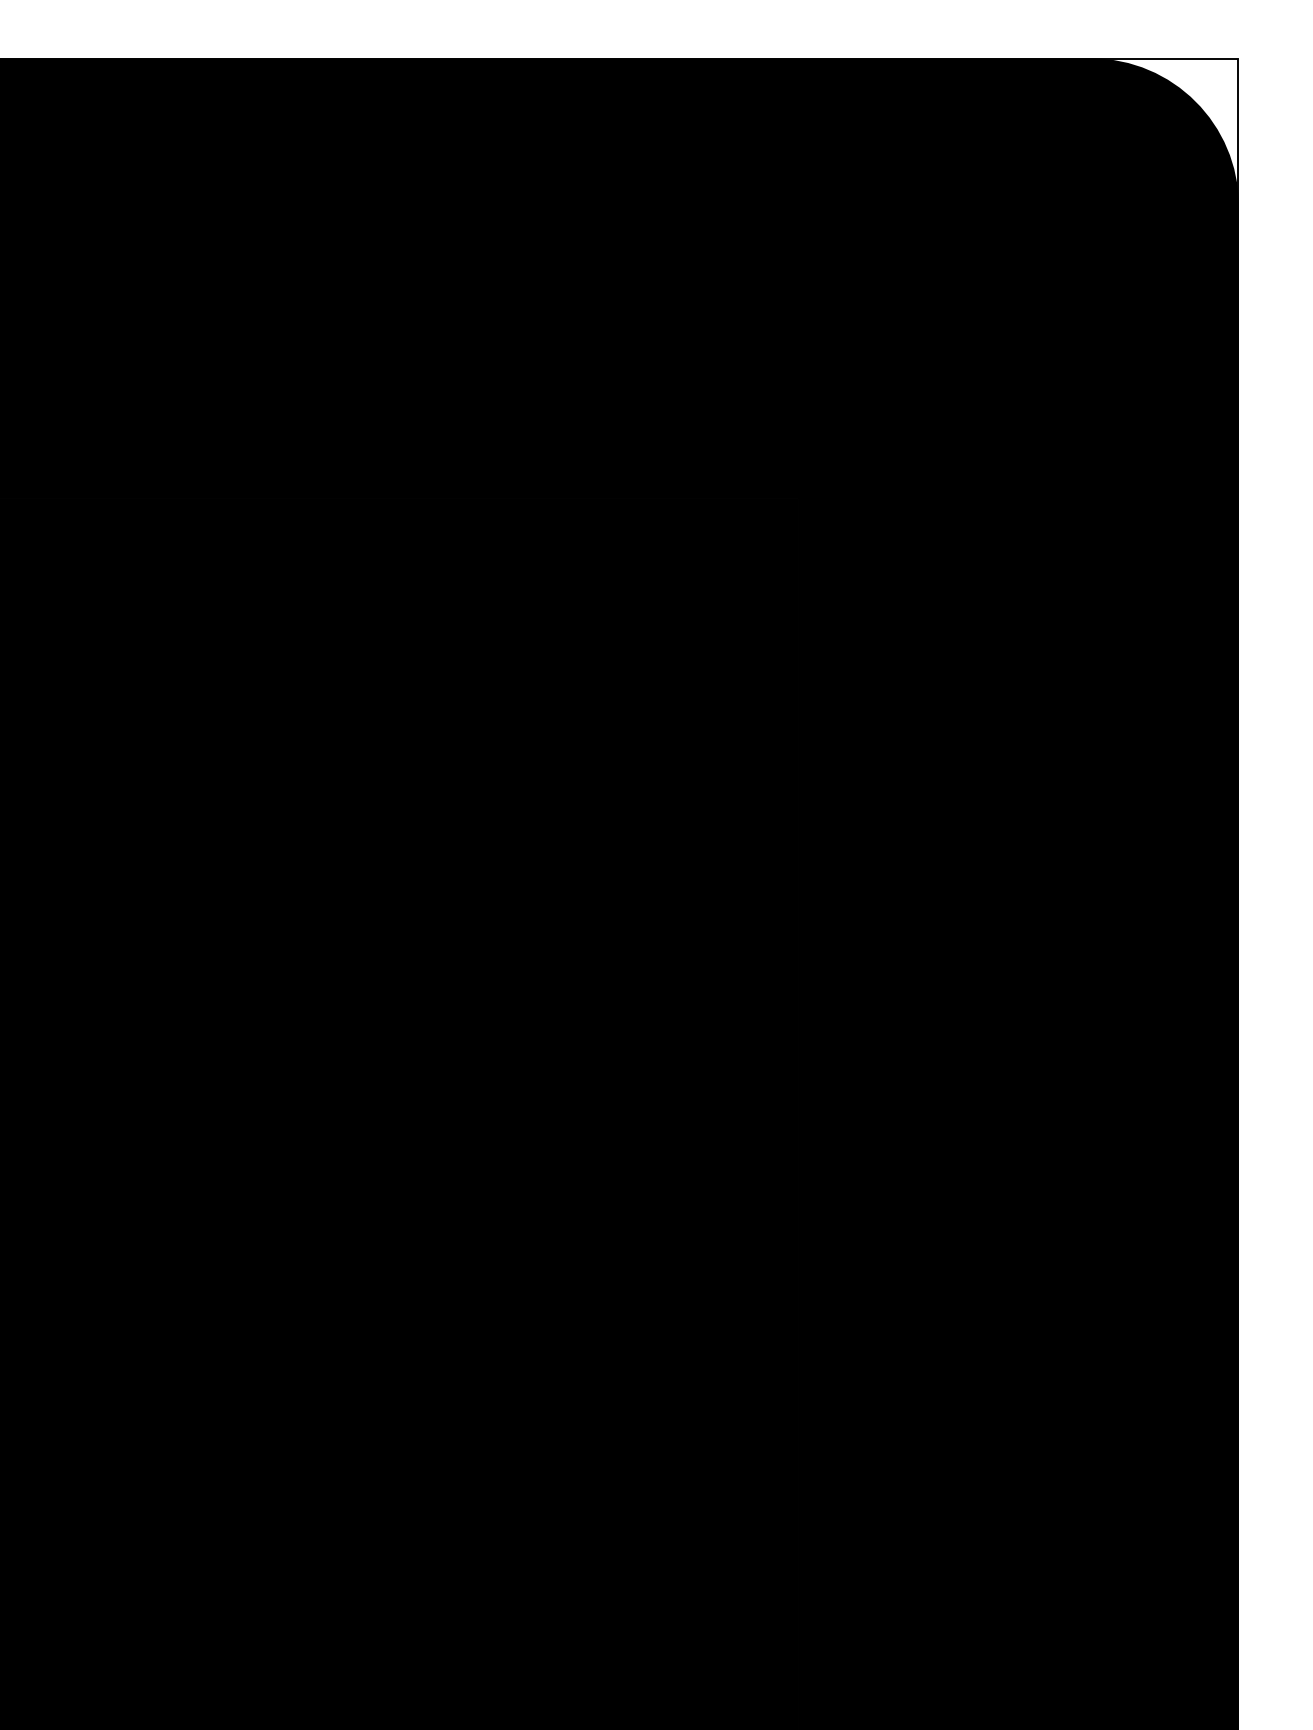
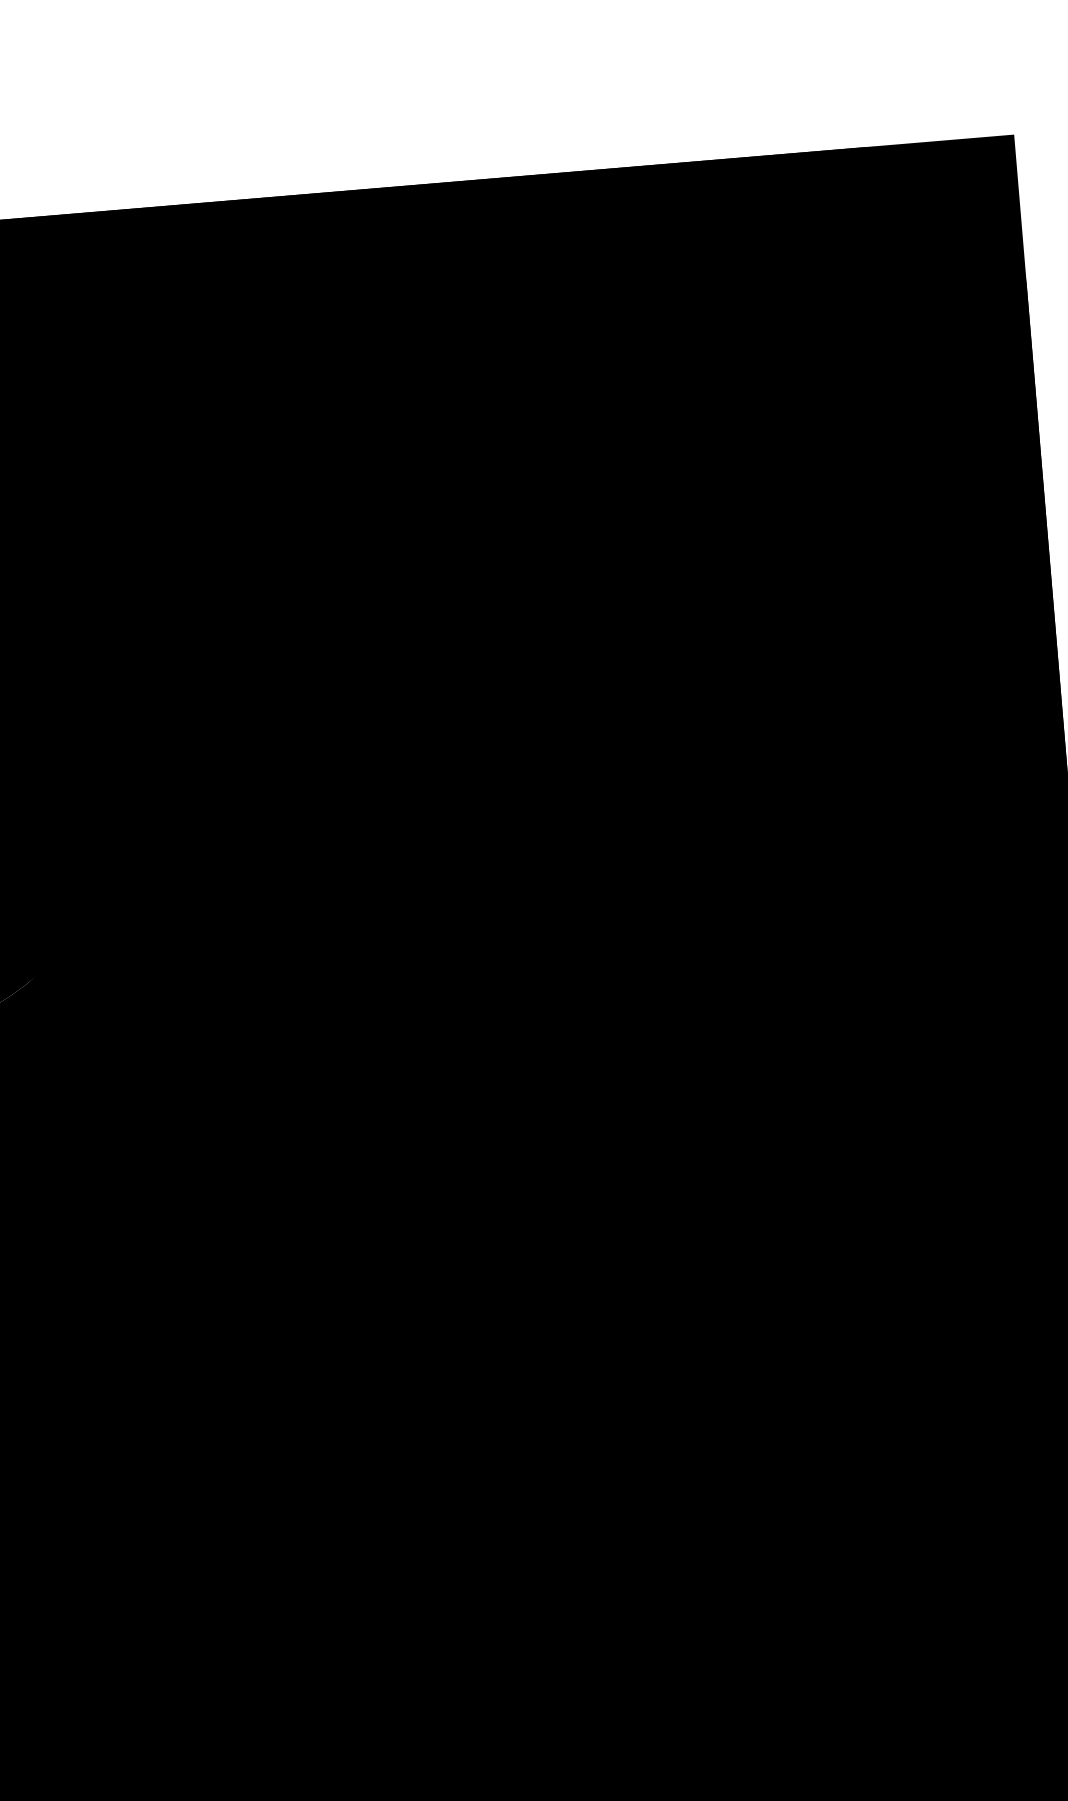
fill: (1164, 132) -> (943, 217), added

